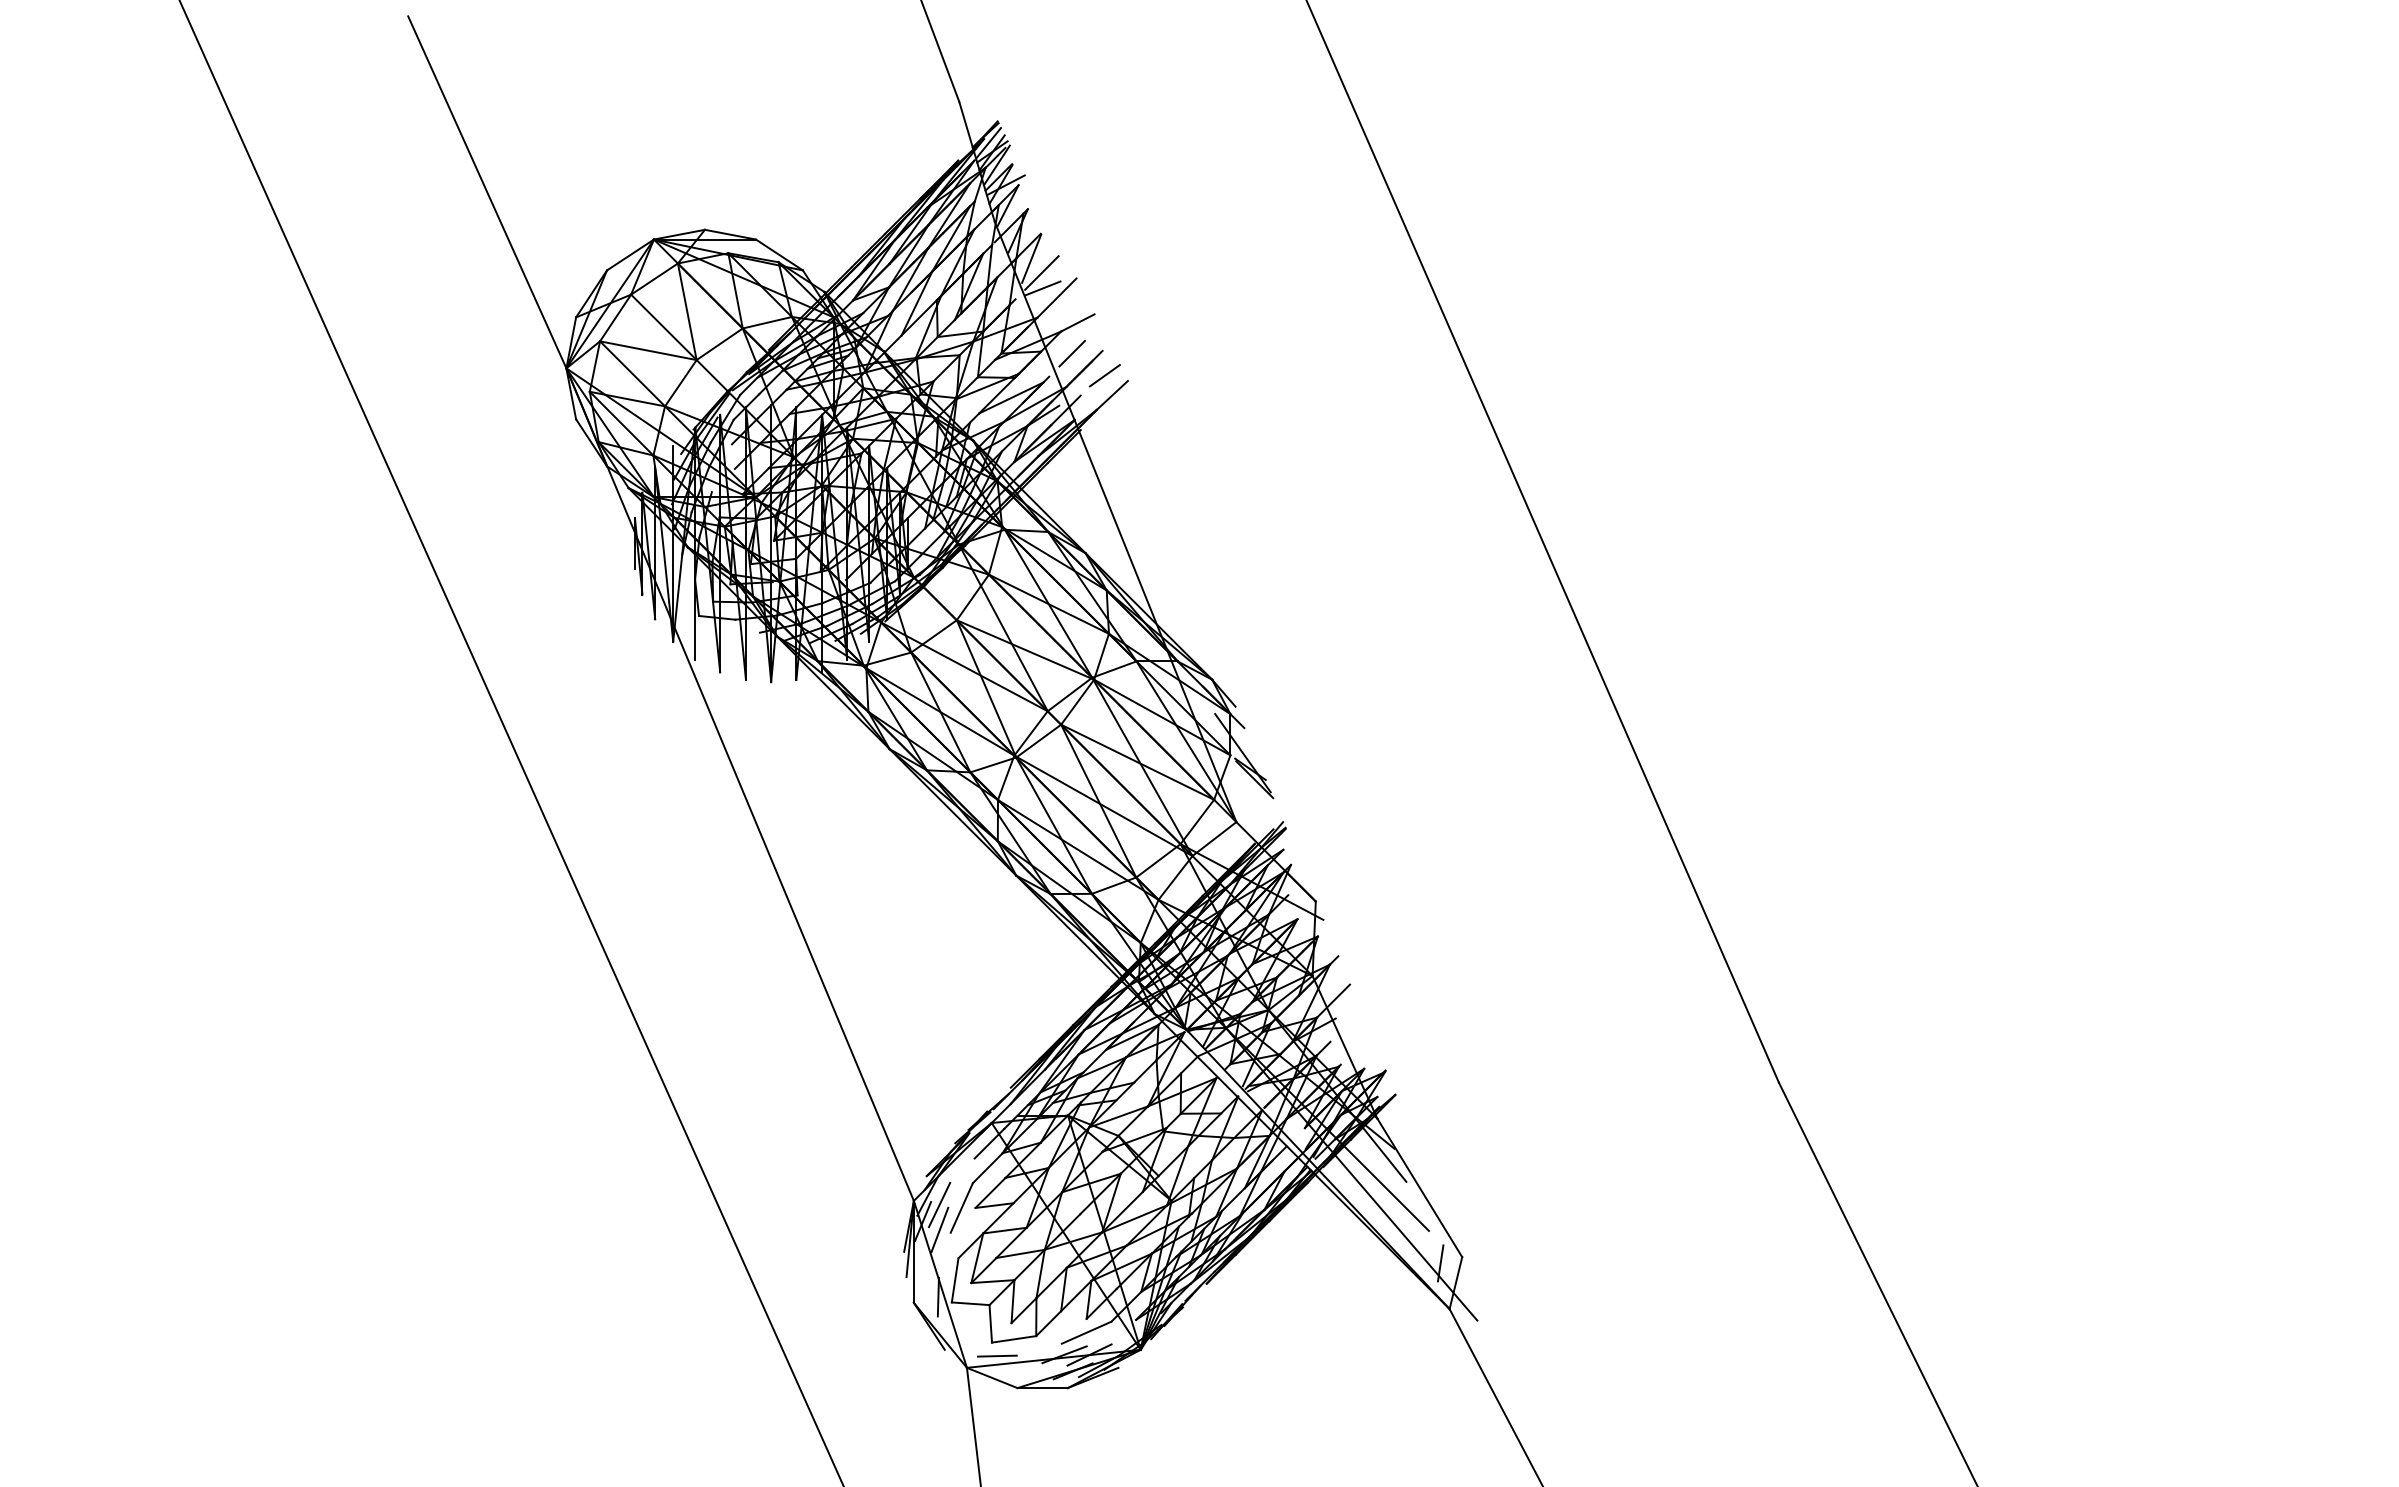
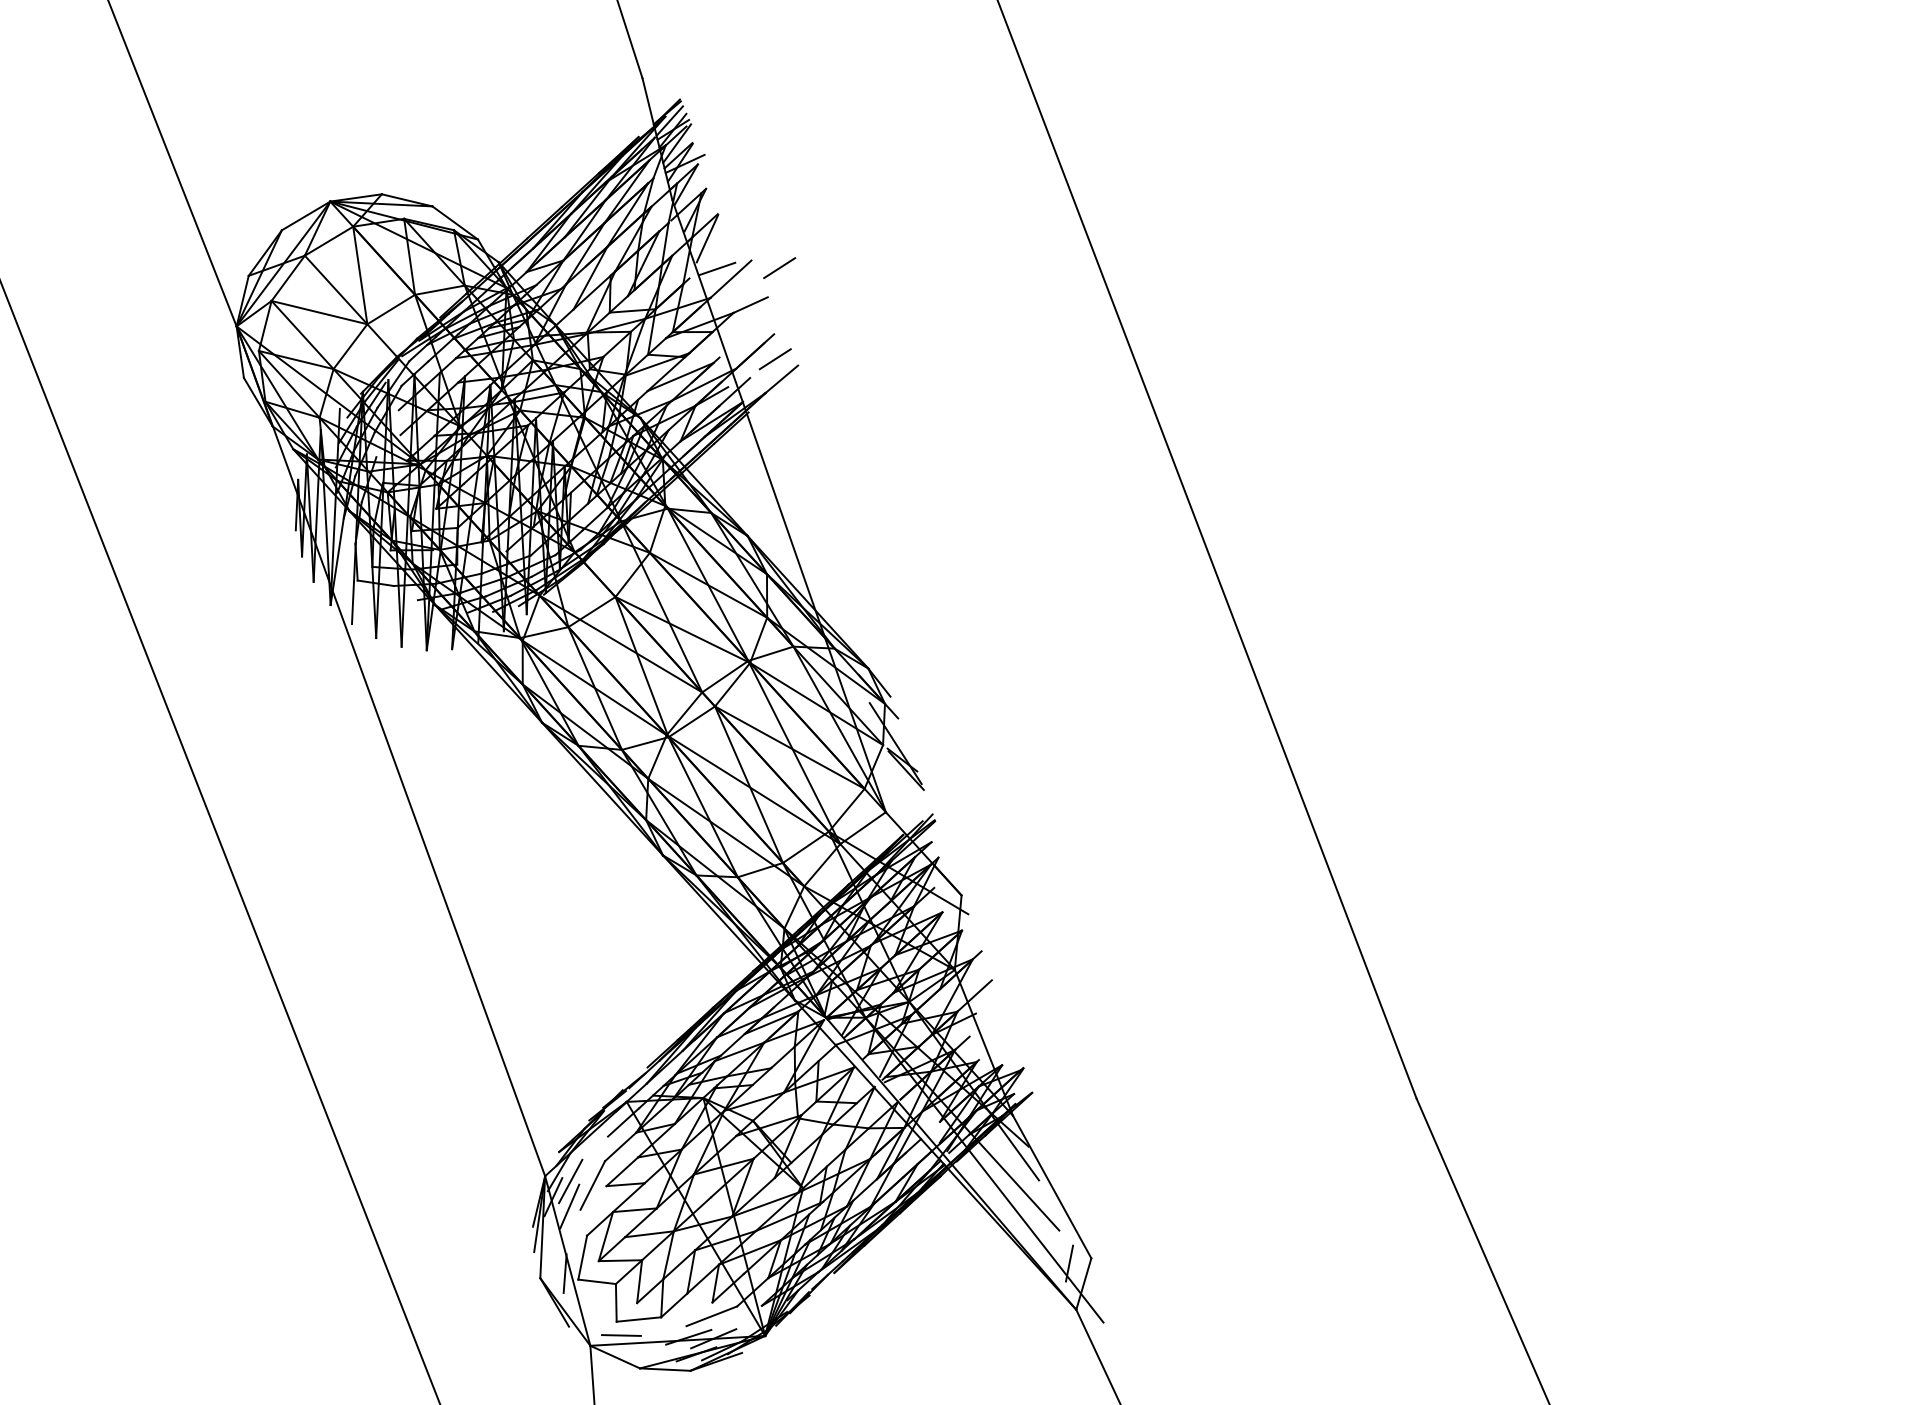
line: (1041, 272) -> (716, 252), removed
line: (1104, 284) -> (779, 267), added
line: (1071, 353) -> (742, 335), removed

